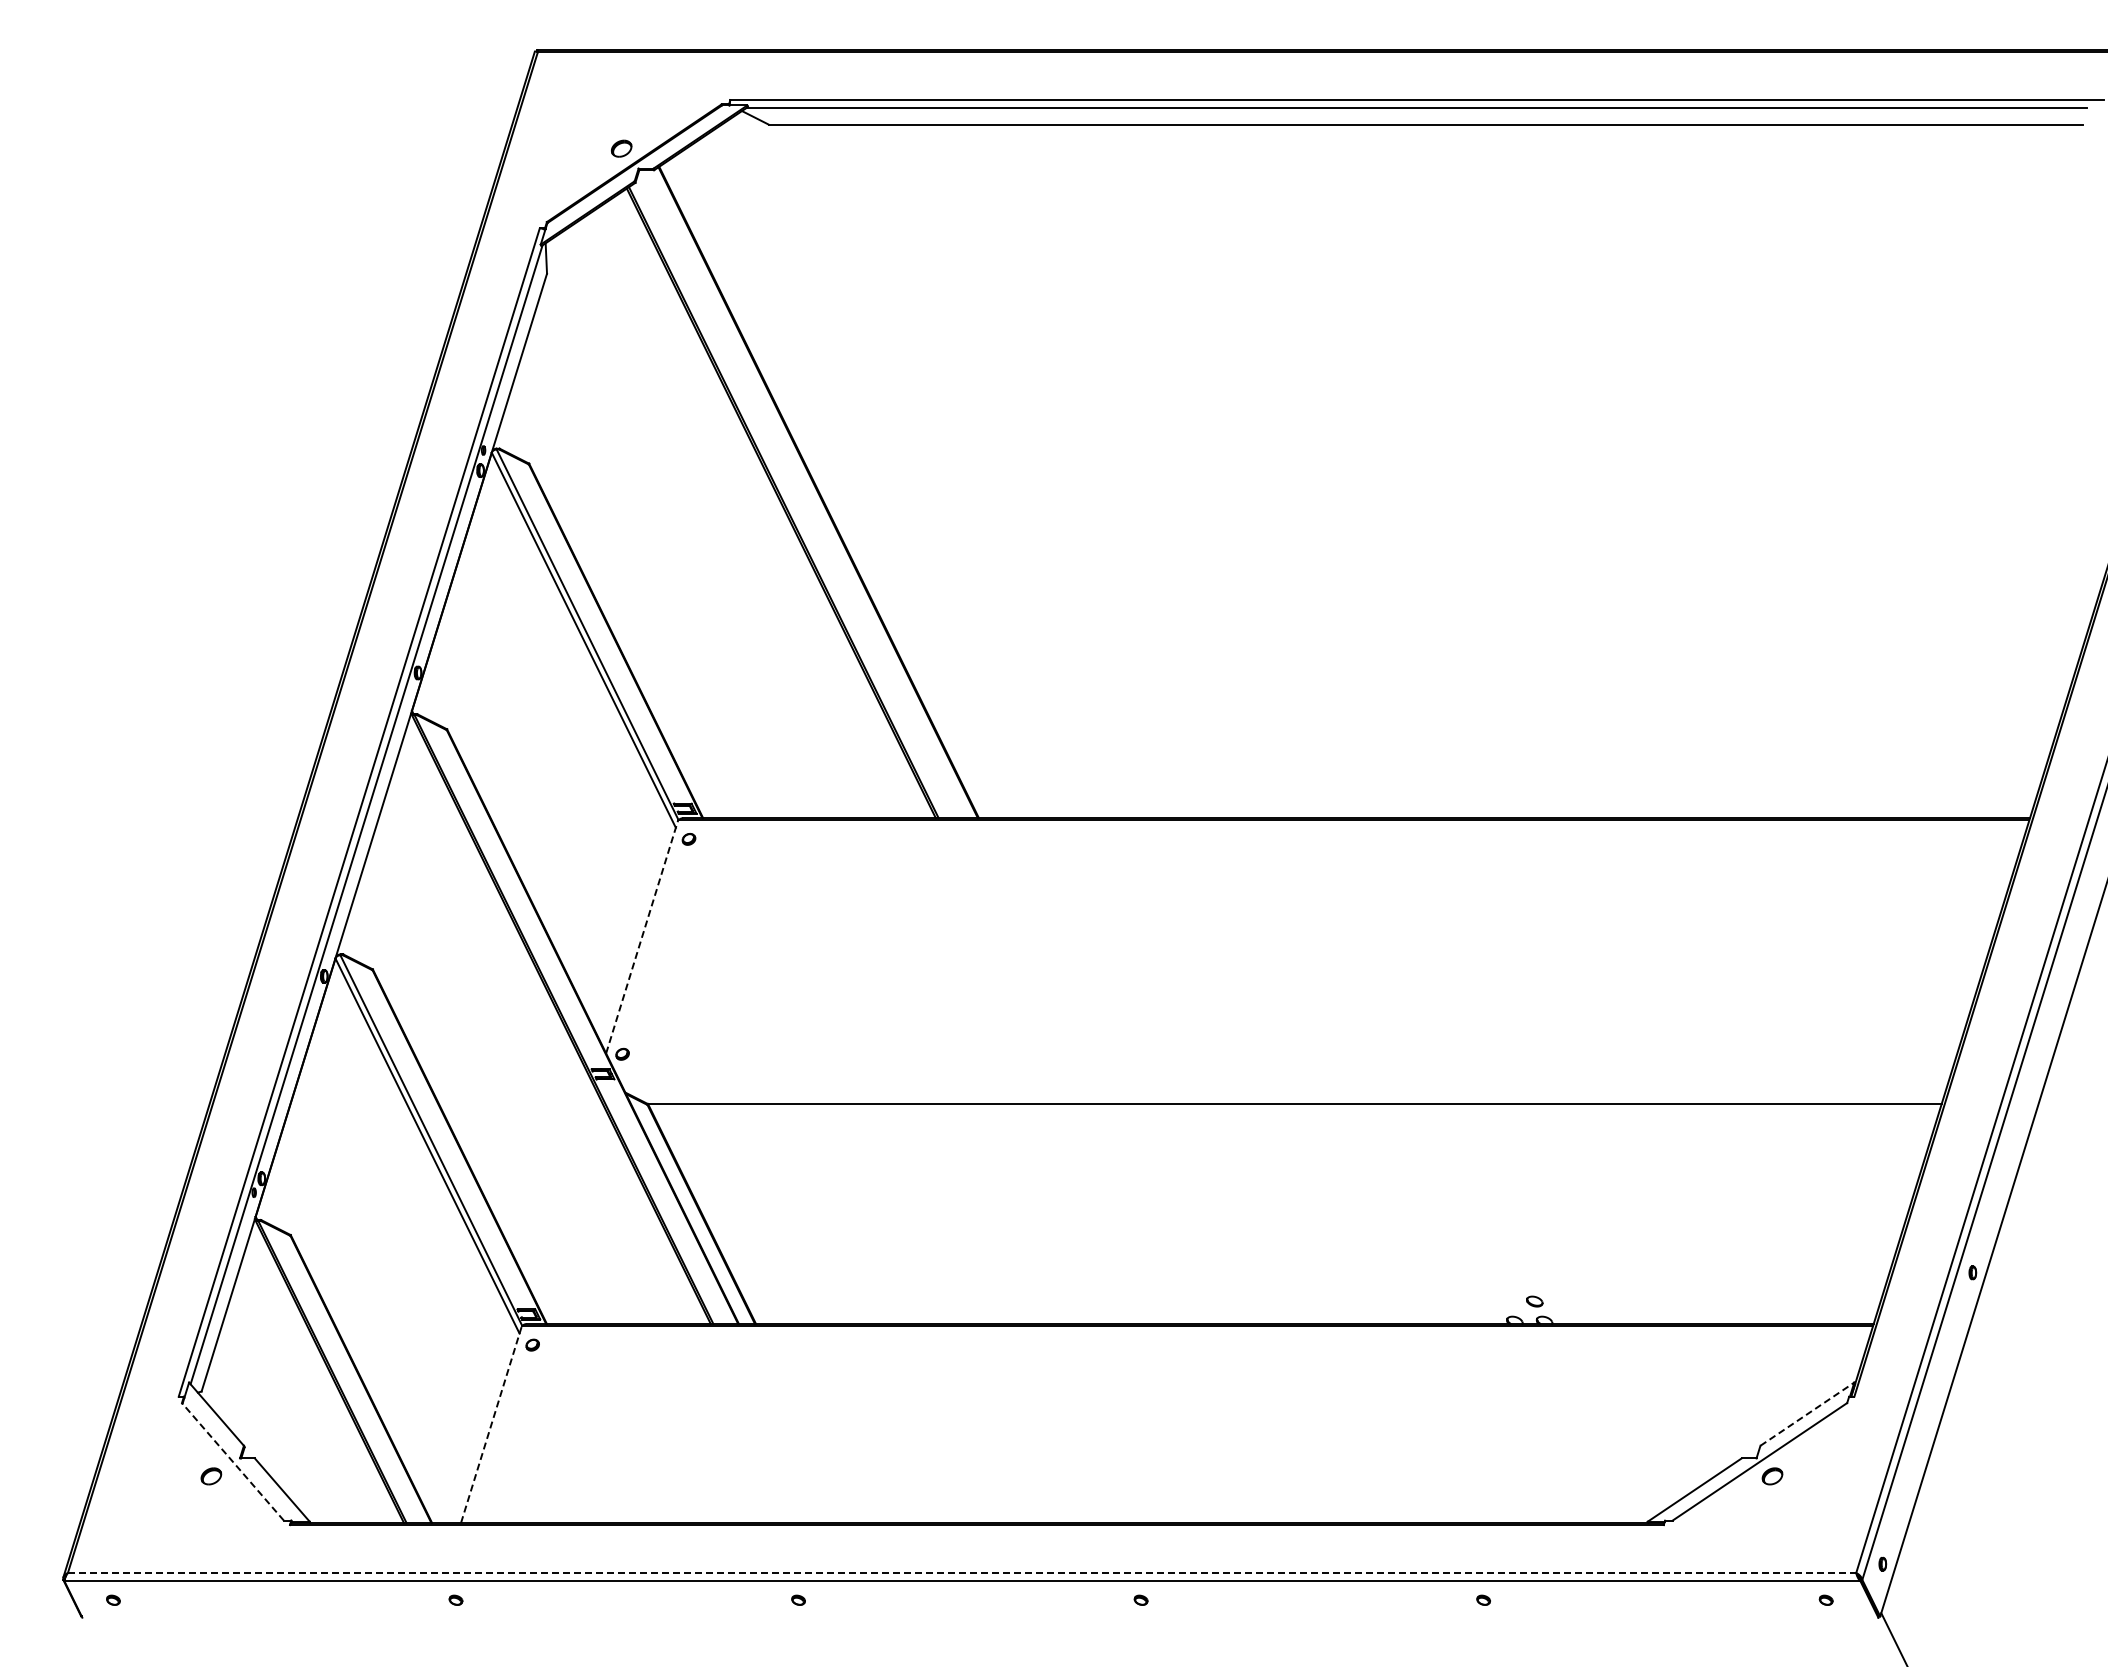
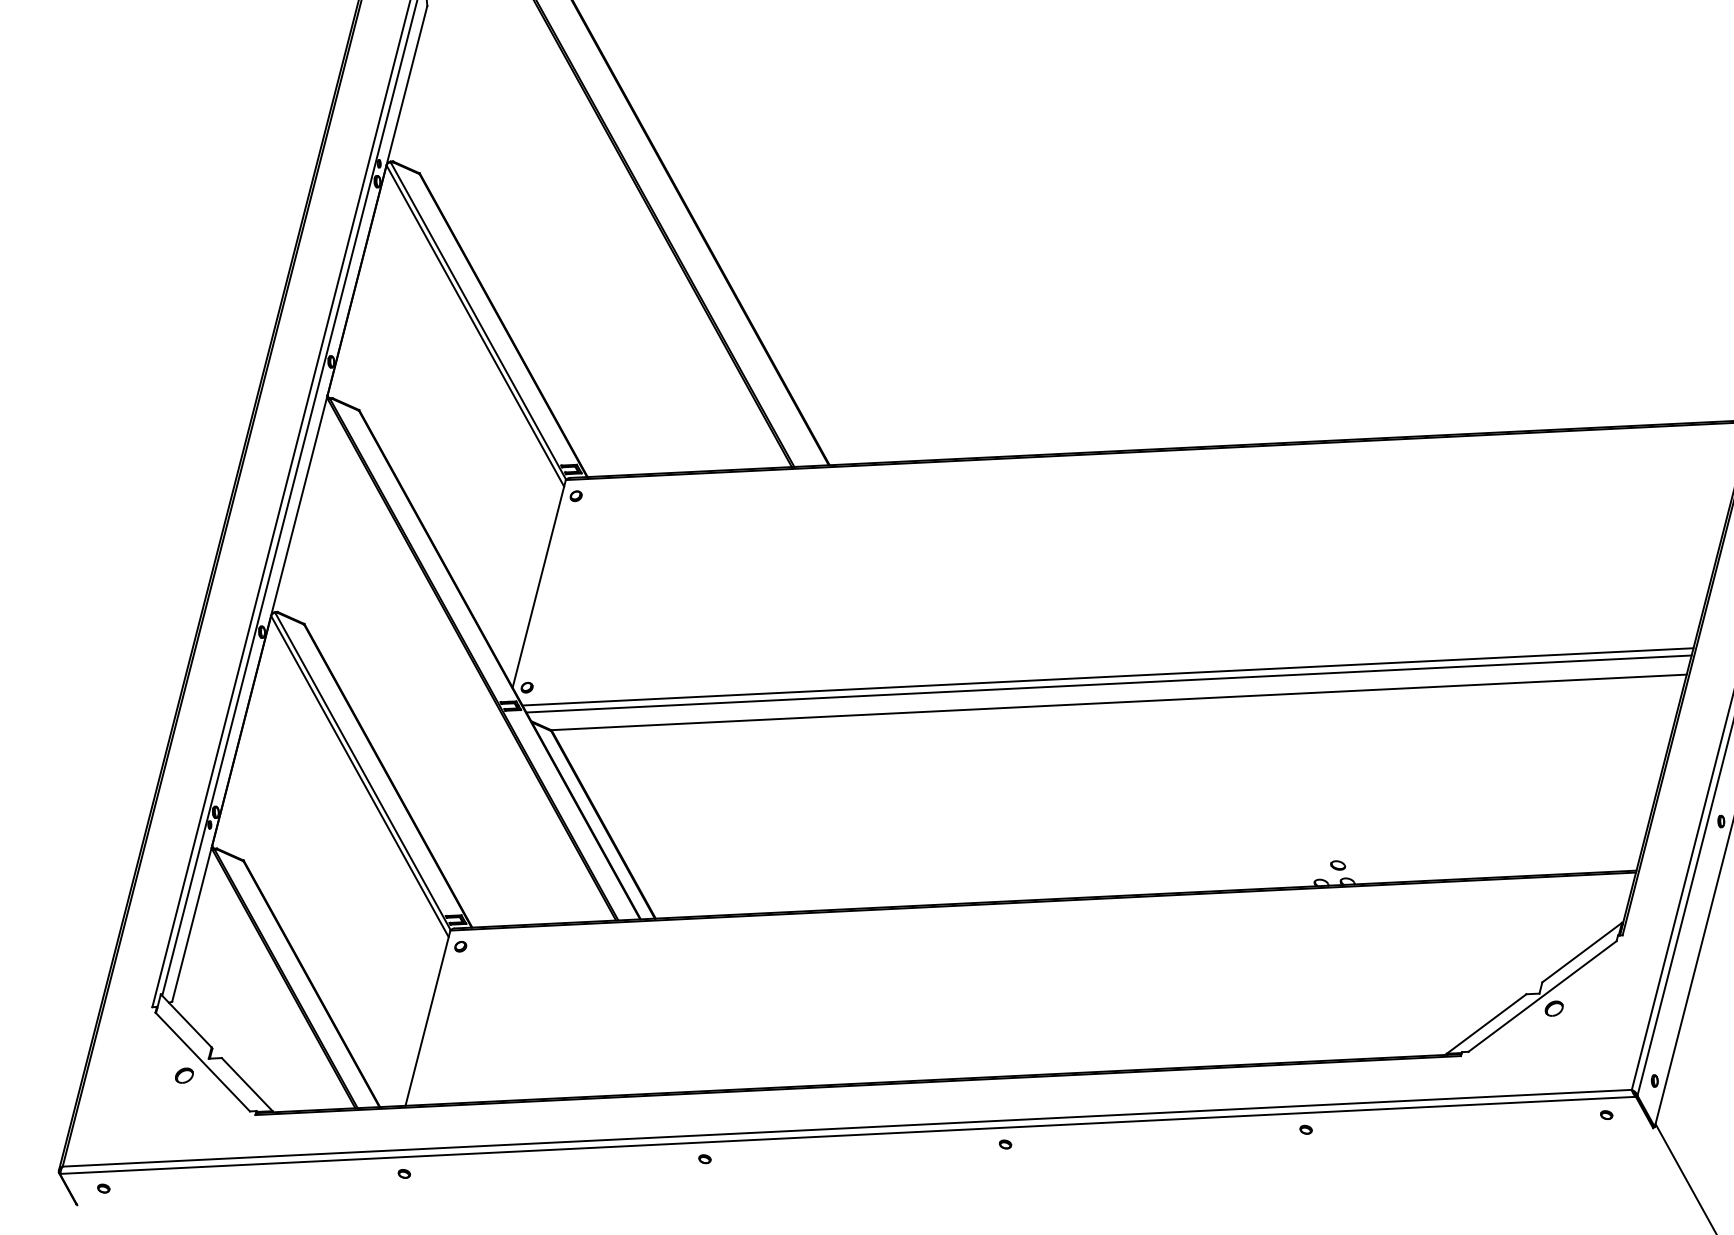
line: (642, 936) -> (539, 583), dashed -> solid
line: (1283, 1074) -> (1107, 677), added
line: (1284, 1082) -> (1109, 684), added
line: (1807, 1414) -> (1582, 952), dashed -> solid
line: (491, 1424) -> (427, 1018), dashed -> solid
line: (232, 1461) -> (202, 1061), dashed -> solid
line: (962, 1573) -> (847, 1128), dashed -> solid

